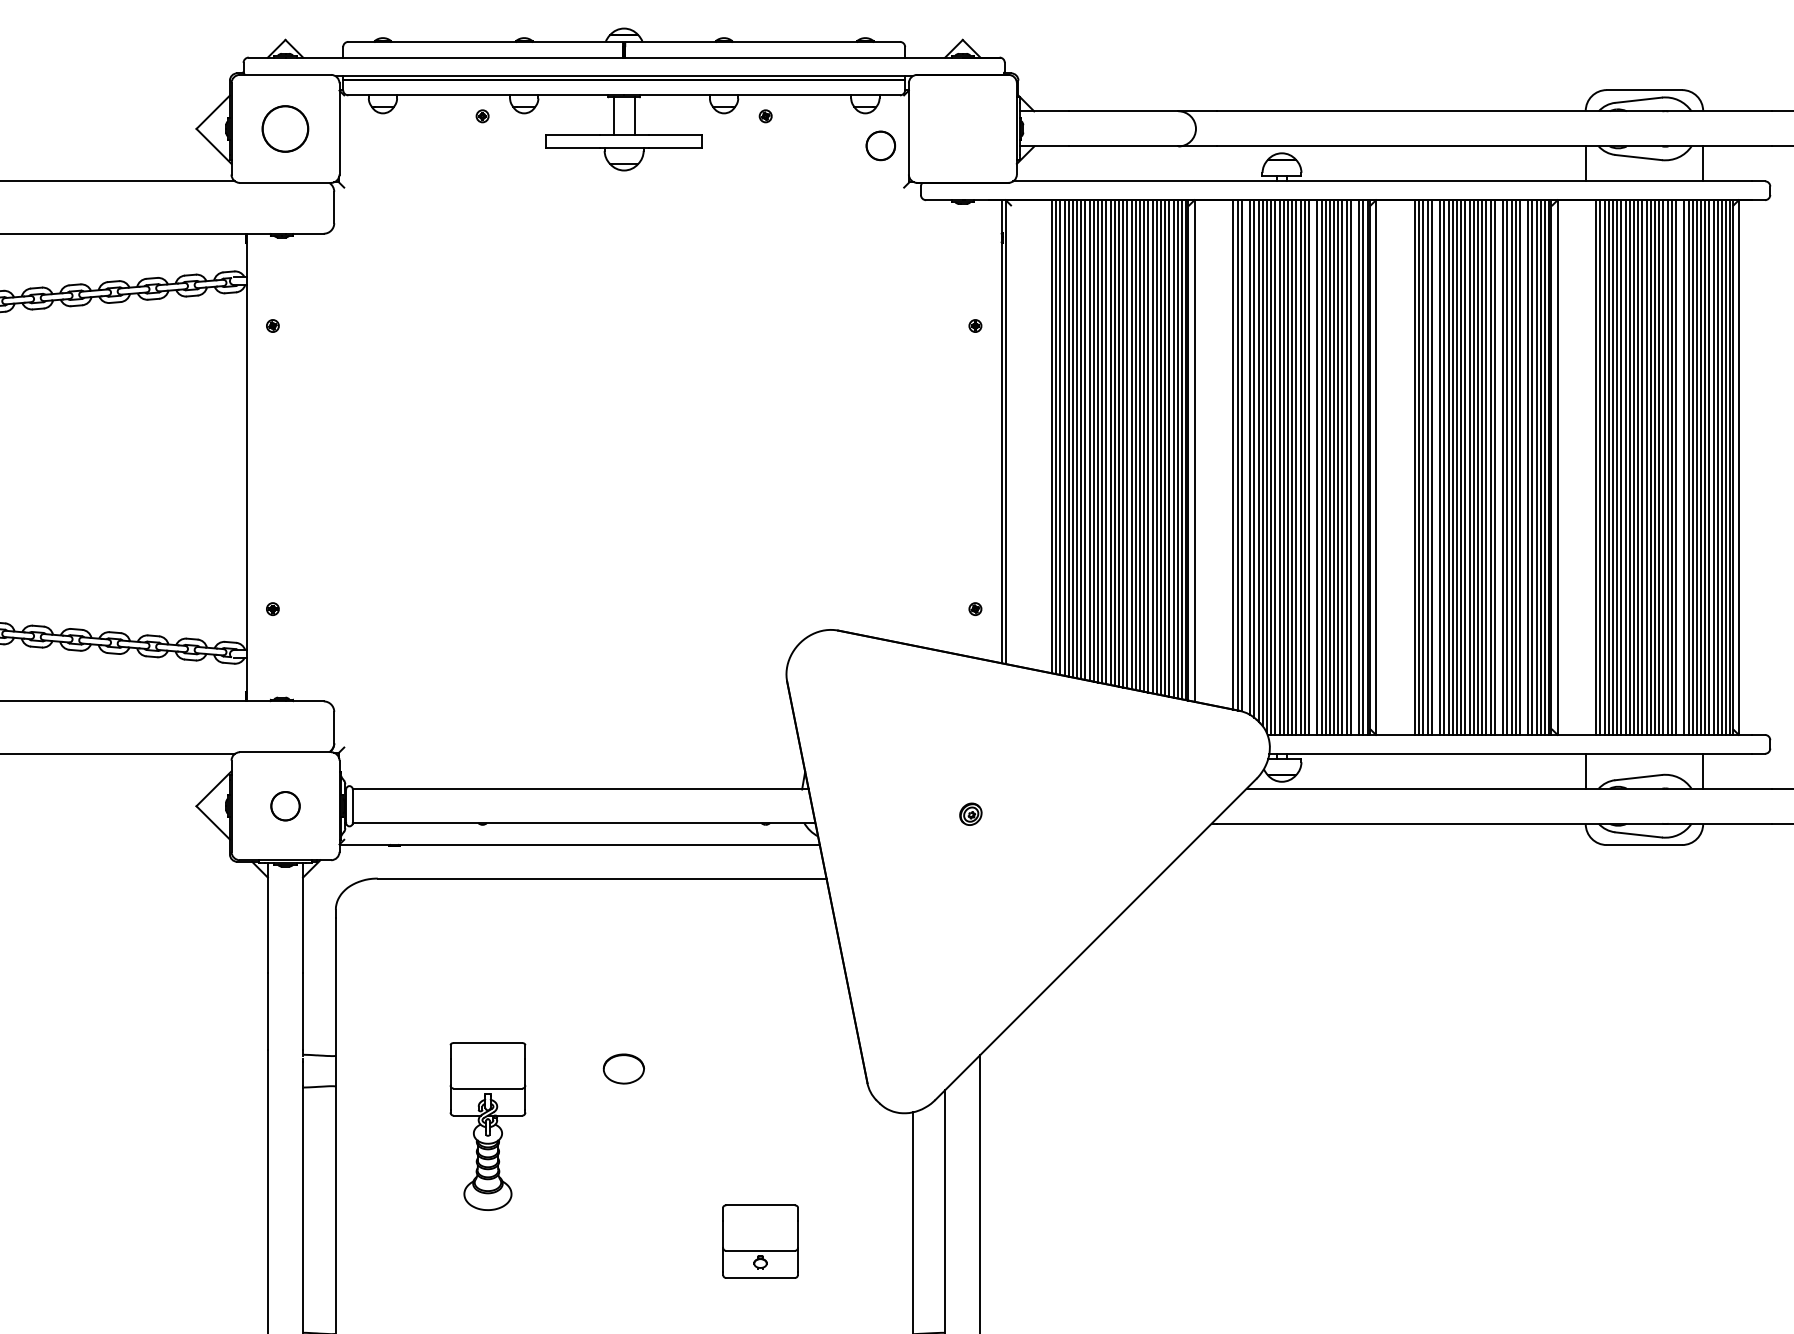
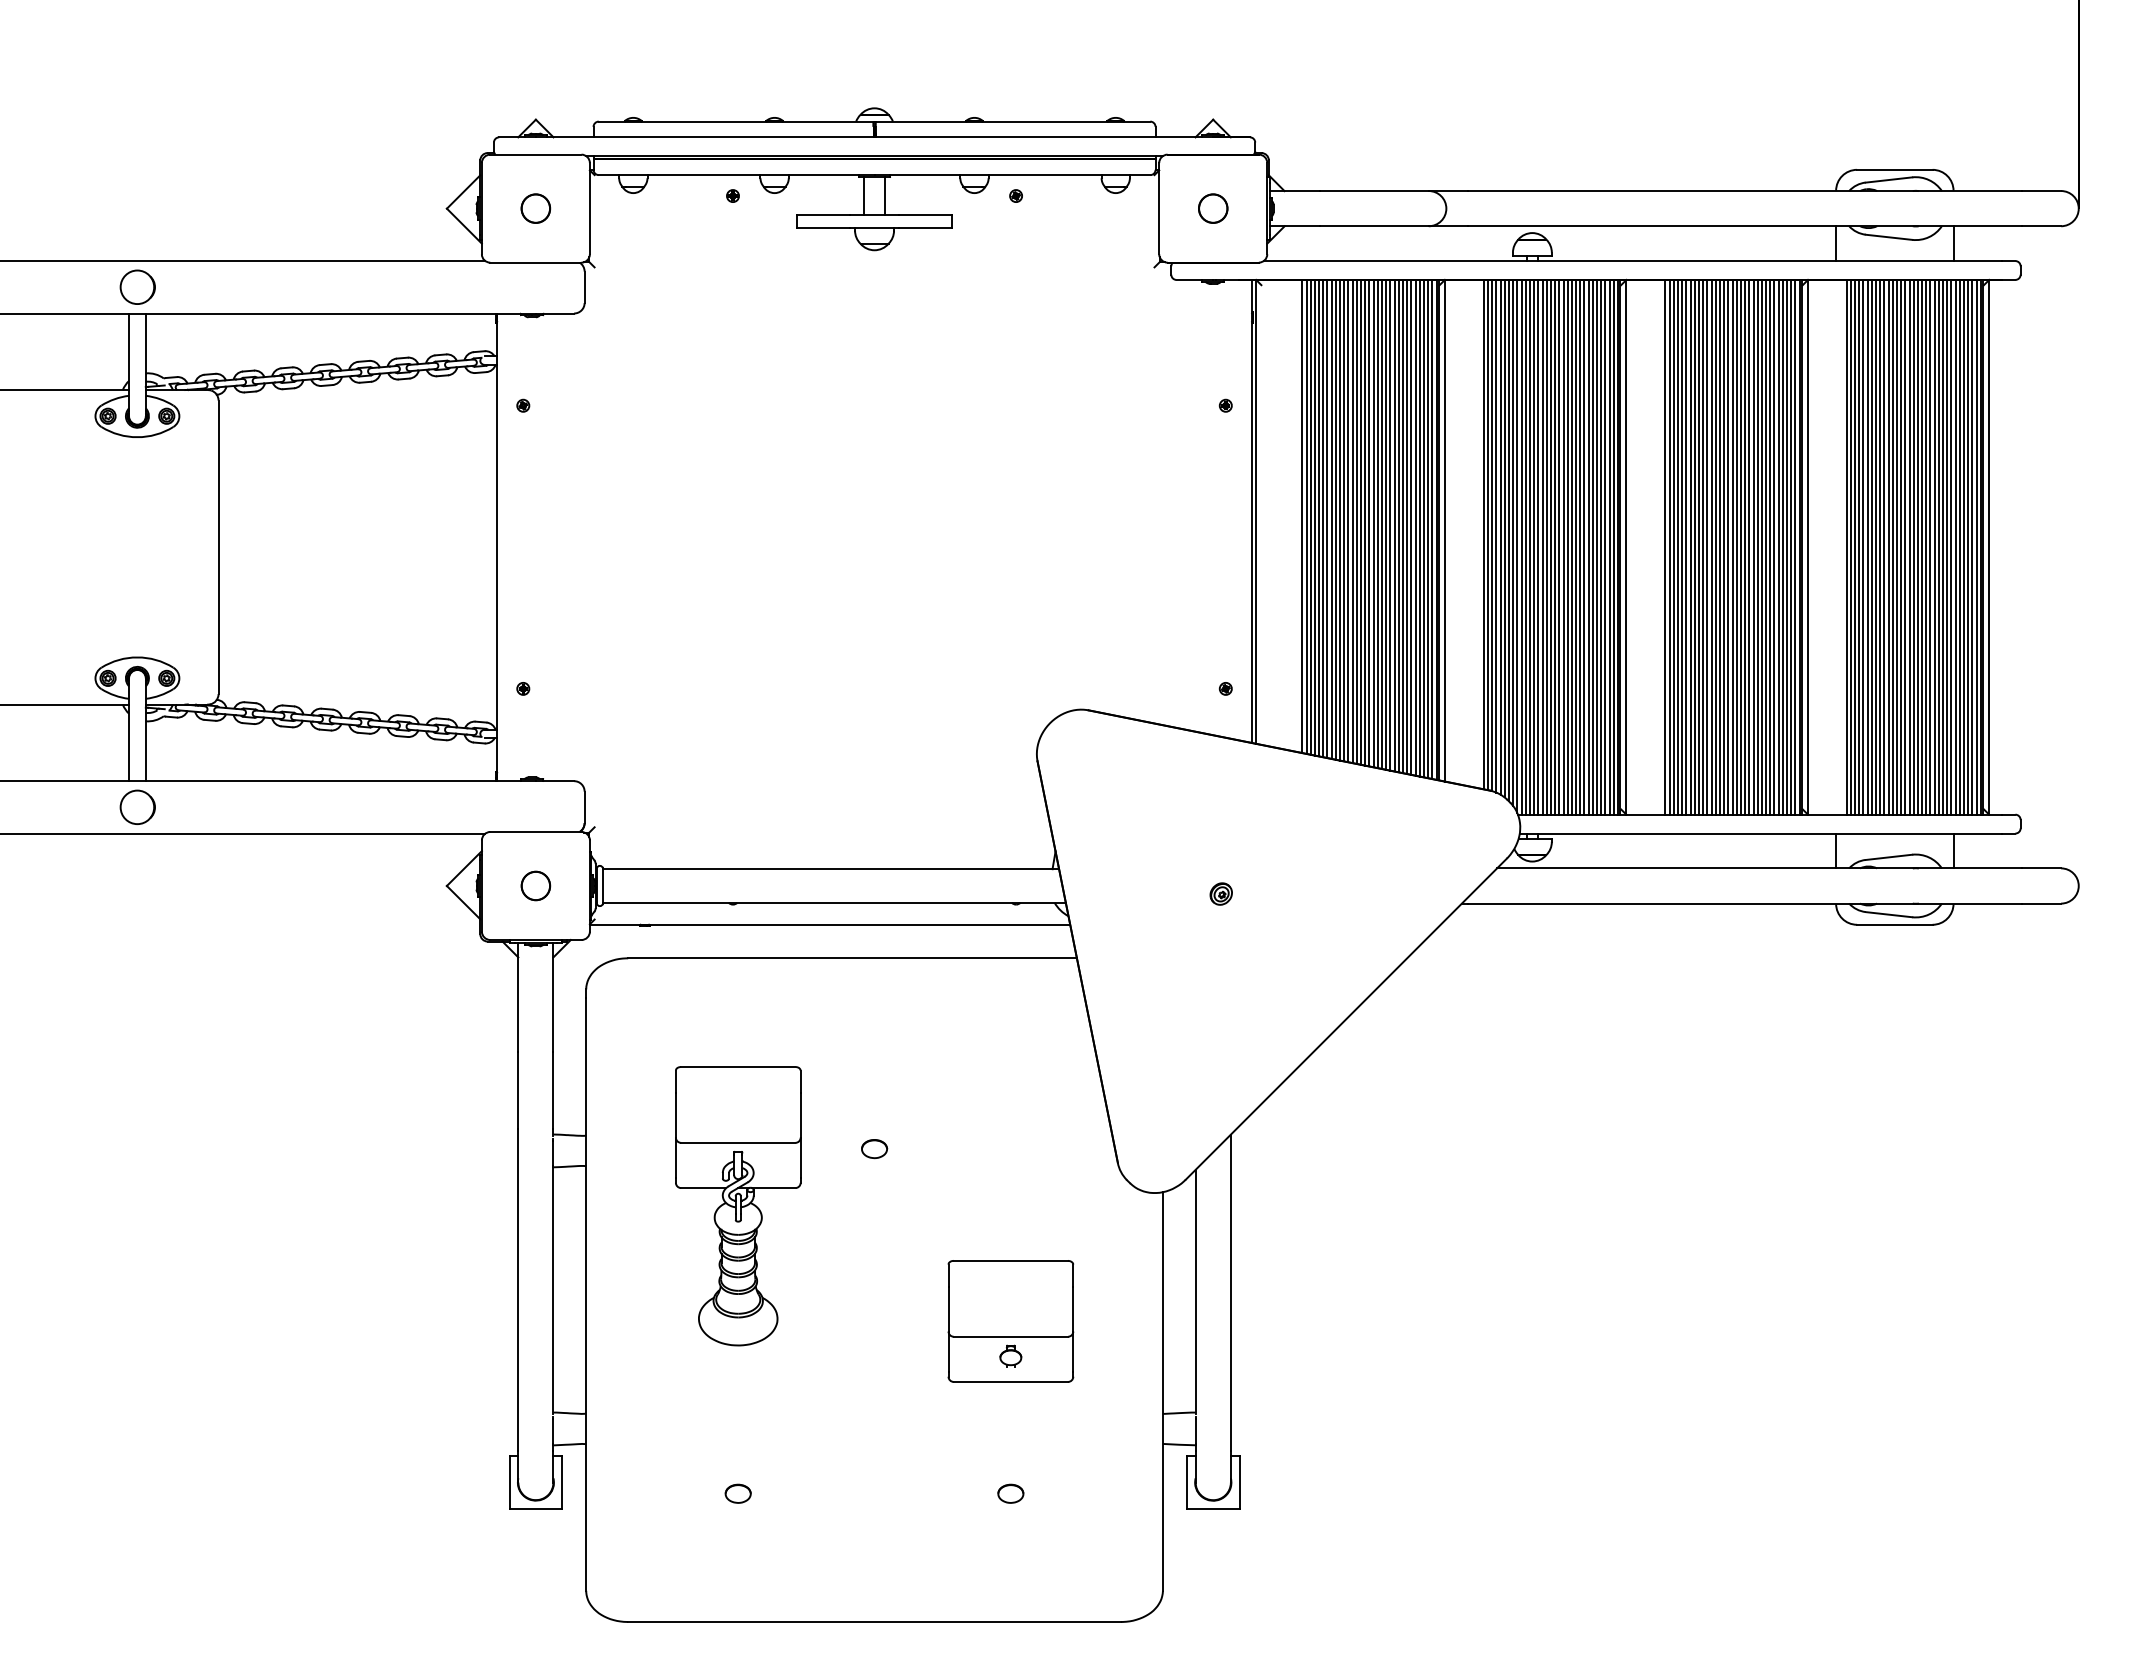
part: (285, 128) -> (535, 208), size x0.62
circle: (881, 145) -> (1213, 208), moved
line: (1246, 455) -> (1496, 535), added
line: (1313, 466) -> (1563, 546), added
line: (1355, 466) -> (1605, 546), added
line: (1436, 466) -> (1686, 546), added
line: (1499, 466) -> (1749, 546), added
line: (1524, 466) -> (1774, 546), added
line: (1680, 466) -> (1930, 546), added
part: (624, 1069) -> (874, 1149), size x0.62
part: (488, 1126) -> (738, 1206), size x1.67
part: (760, 1241) -> (1010, 1321), size x1.67

